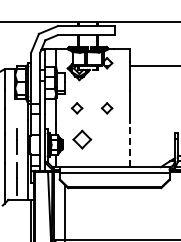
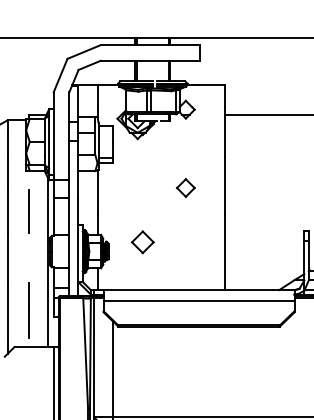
part: (76, 108) -> (132, 188), removed
part: (82, 139) -> (143, 242), size x0.71
line: (16, 141) -> (28, 210), moved
line: (129, 145) -> (224, 252), dashed -> solid

